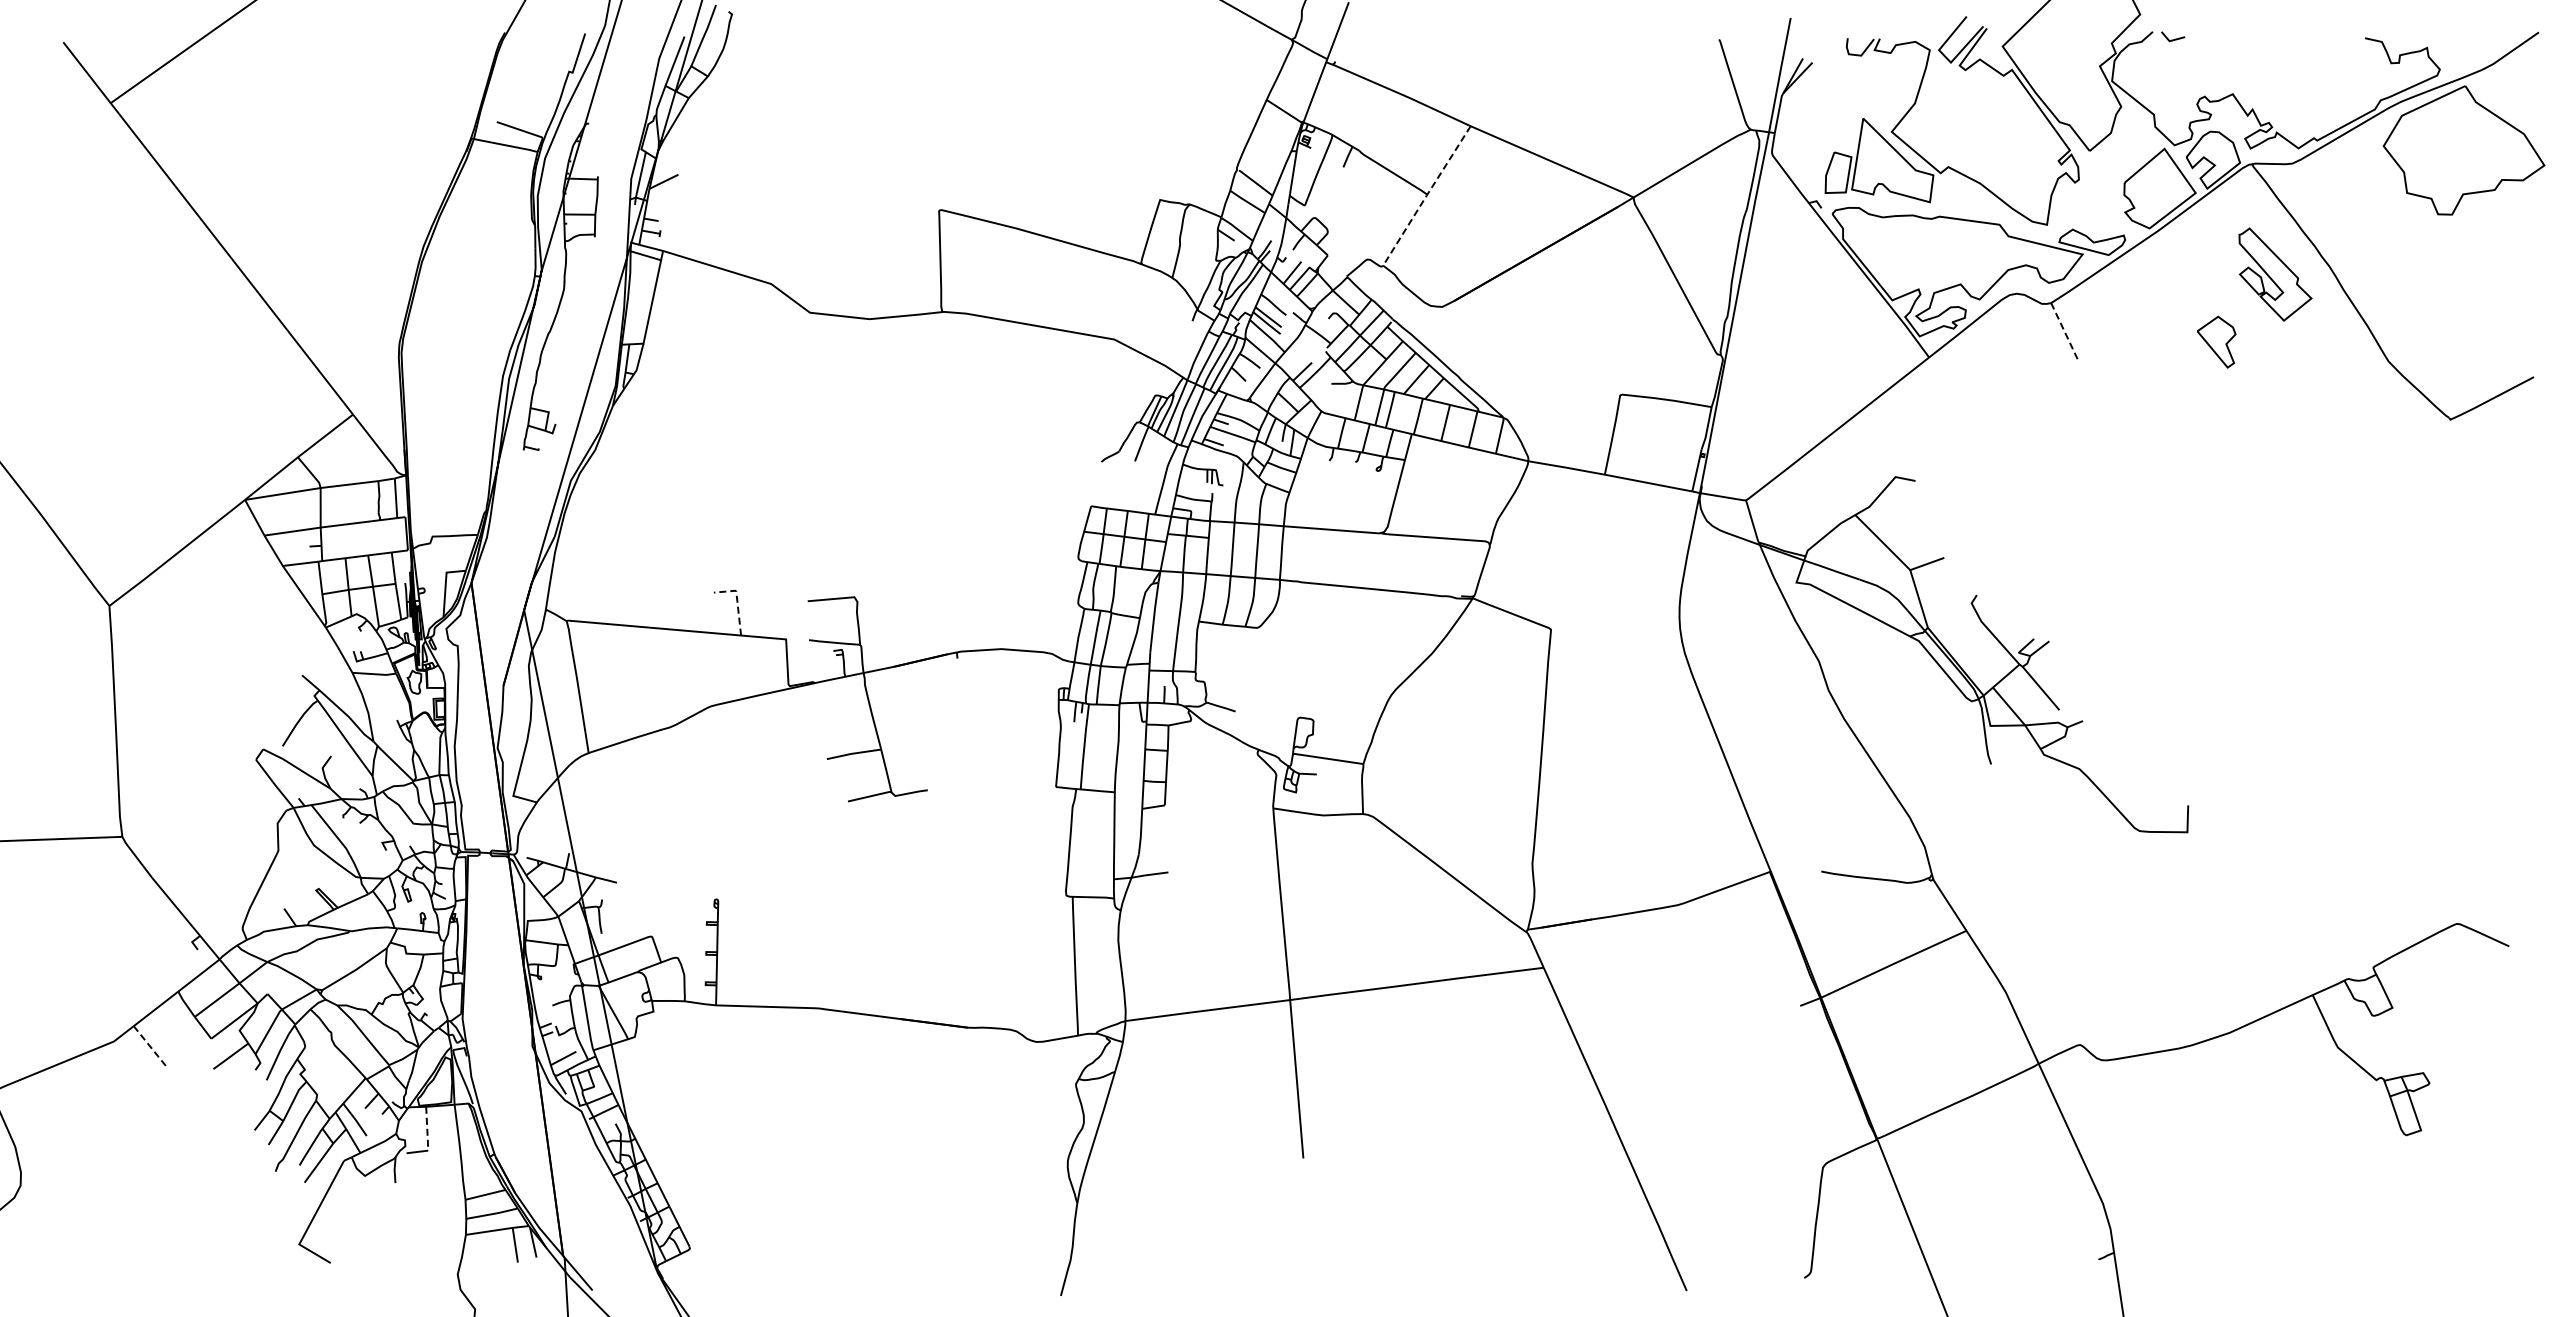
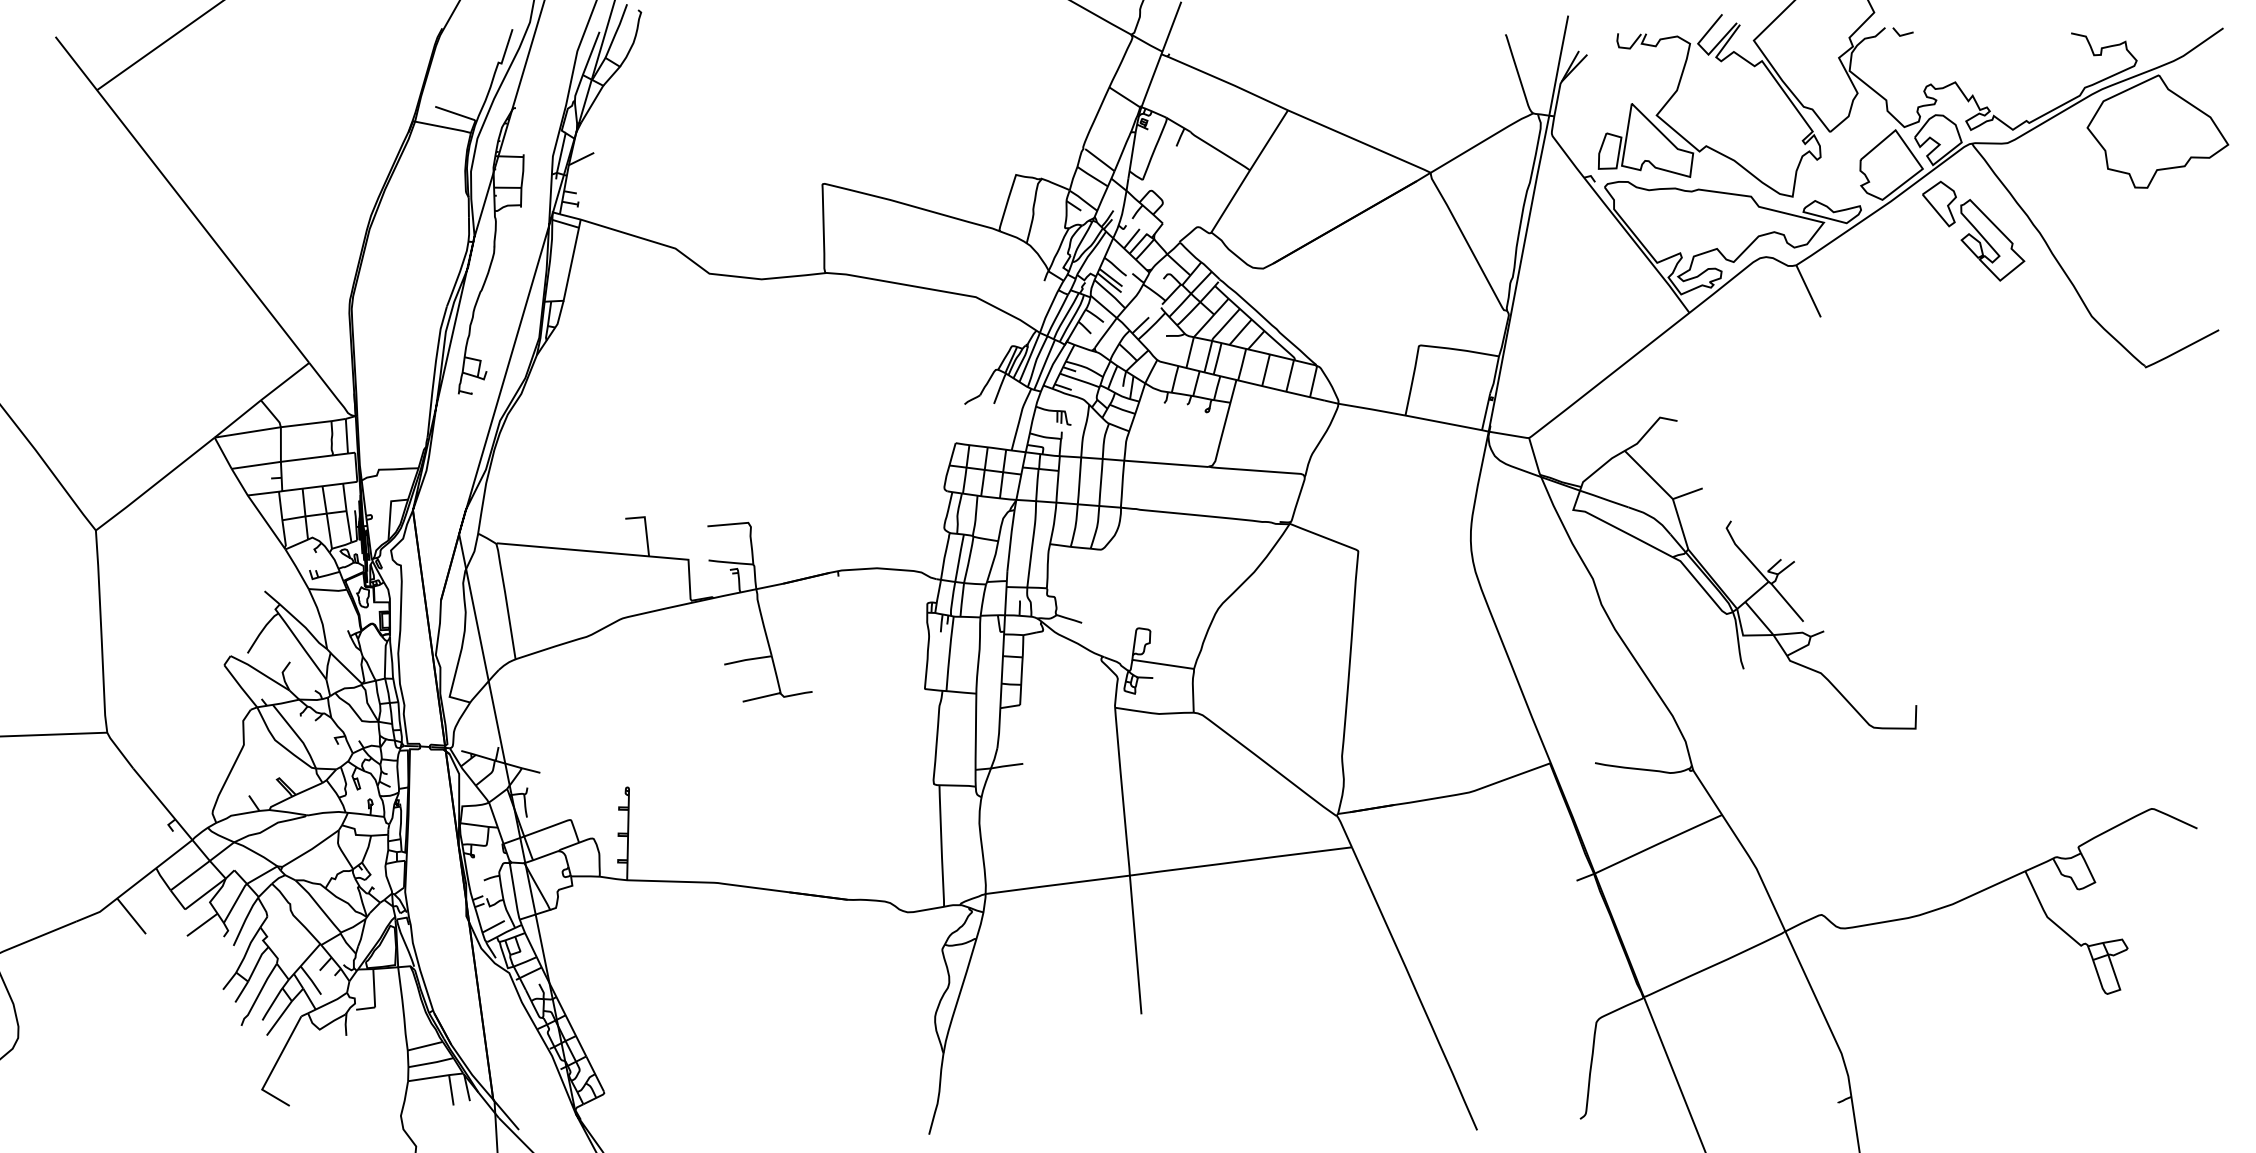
line: (1426, 195) -> (1249, 171), dashed -> solid
line: (2065, 332) -> (1808, 291), dashed -> solid
part: (2216, 341) -> (1939, 203), moved
line: (737, 601) -> (645, 526), dashed -> solid
line: (150, 1046) -> (131, 916), dashed -> solid
line: (427, 1128) -> (374, 988), dashed -> solid

